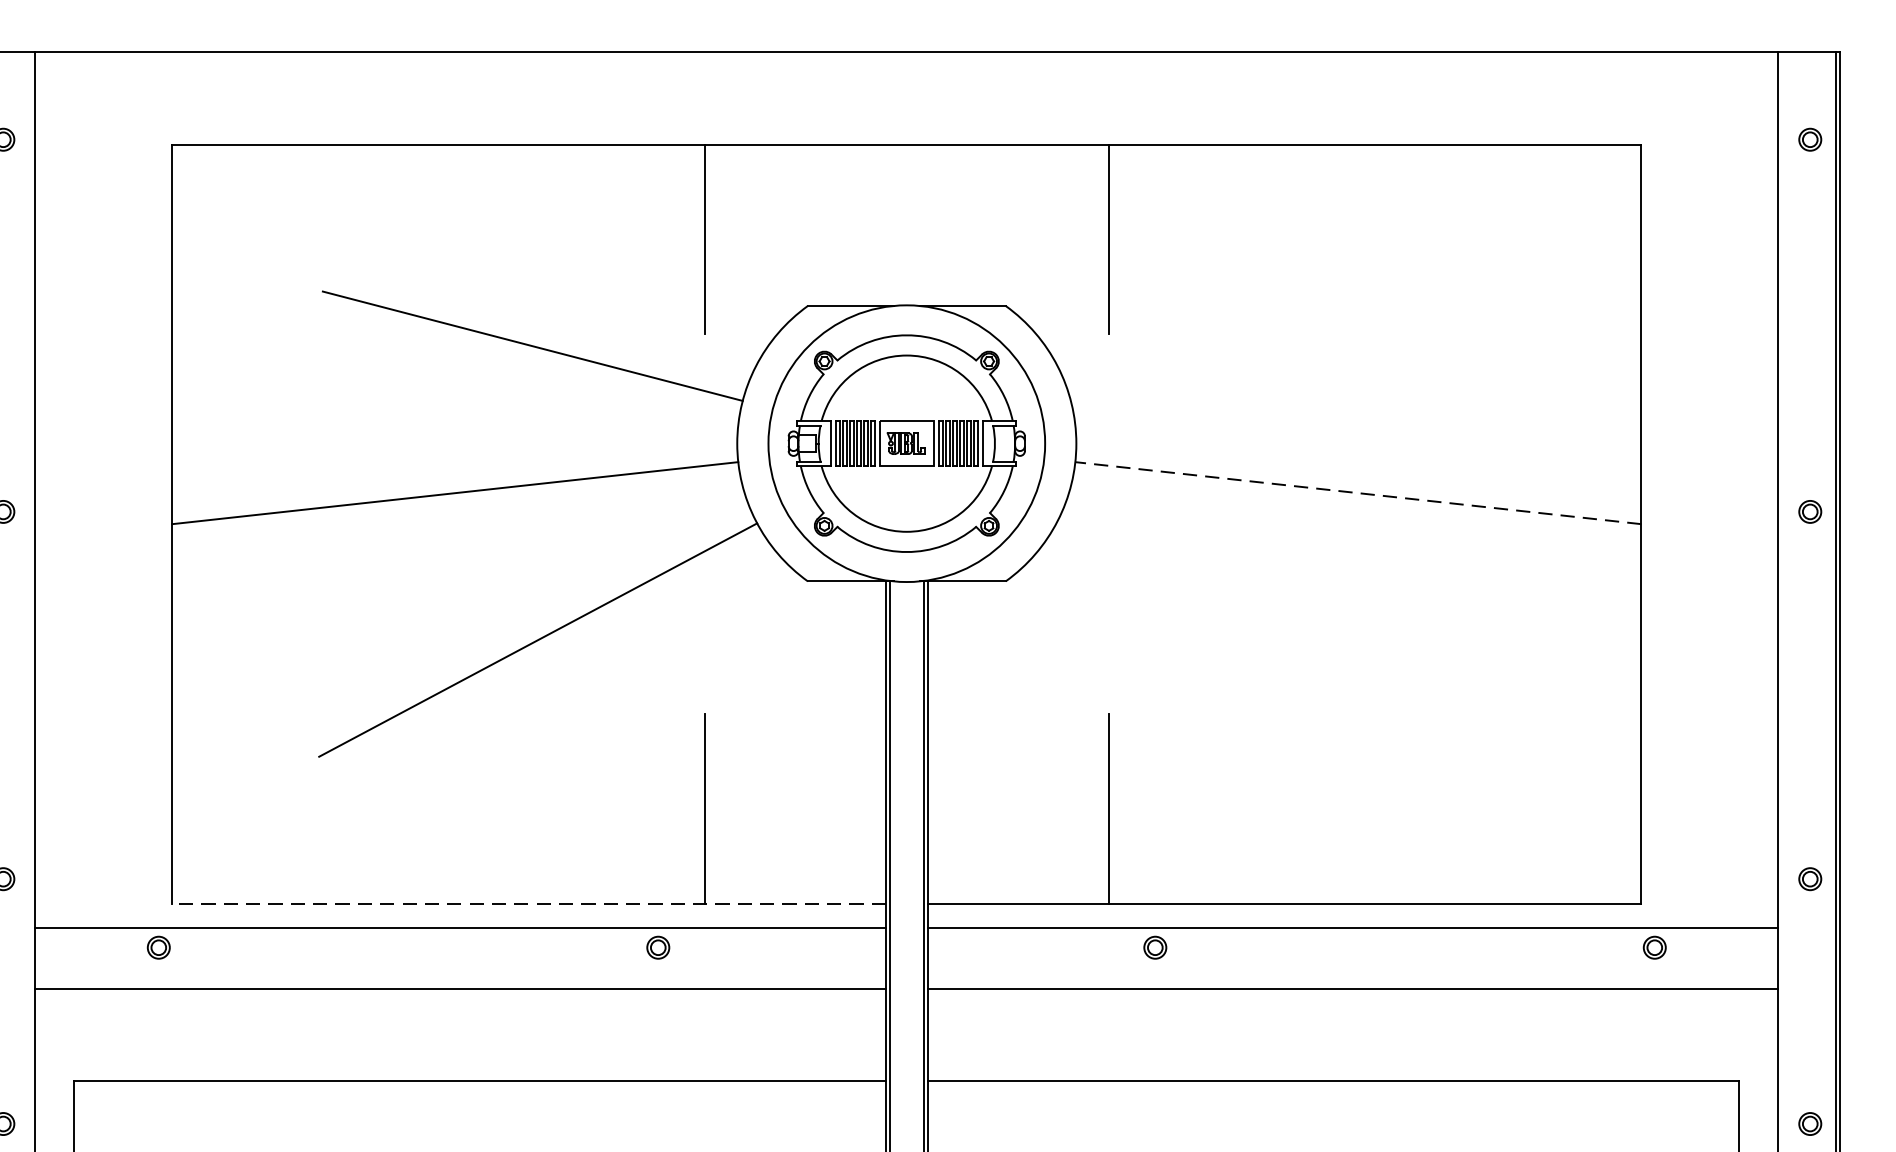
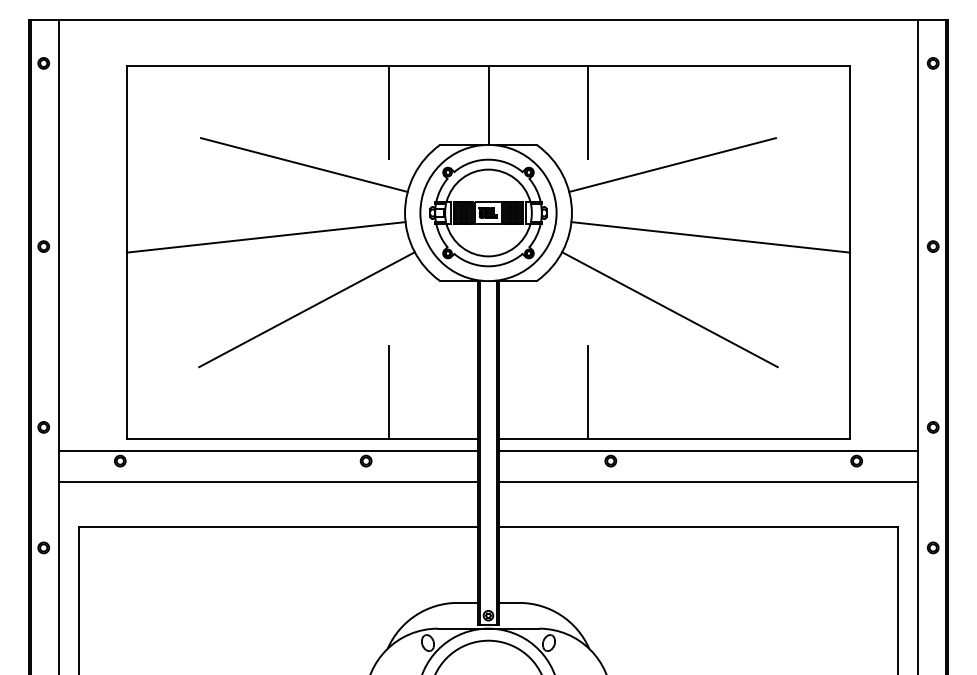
line: (906, 223) -> (488, 104), added
line: (1280, 345) -> (672, 164), added
line: (1357, 493) -> (710, 237), dashed -> solid
line: (1274, 639) -> (669, 309), added
line: (528, 903) -> (302, 439), dashed -> solid

